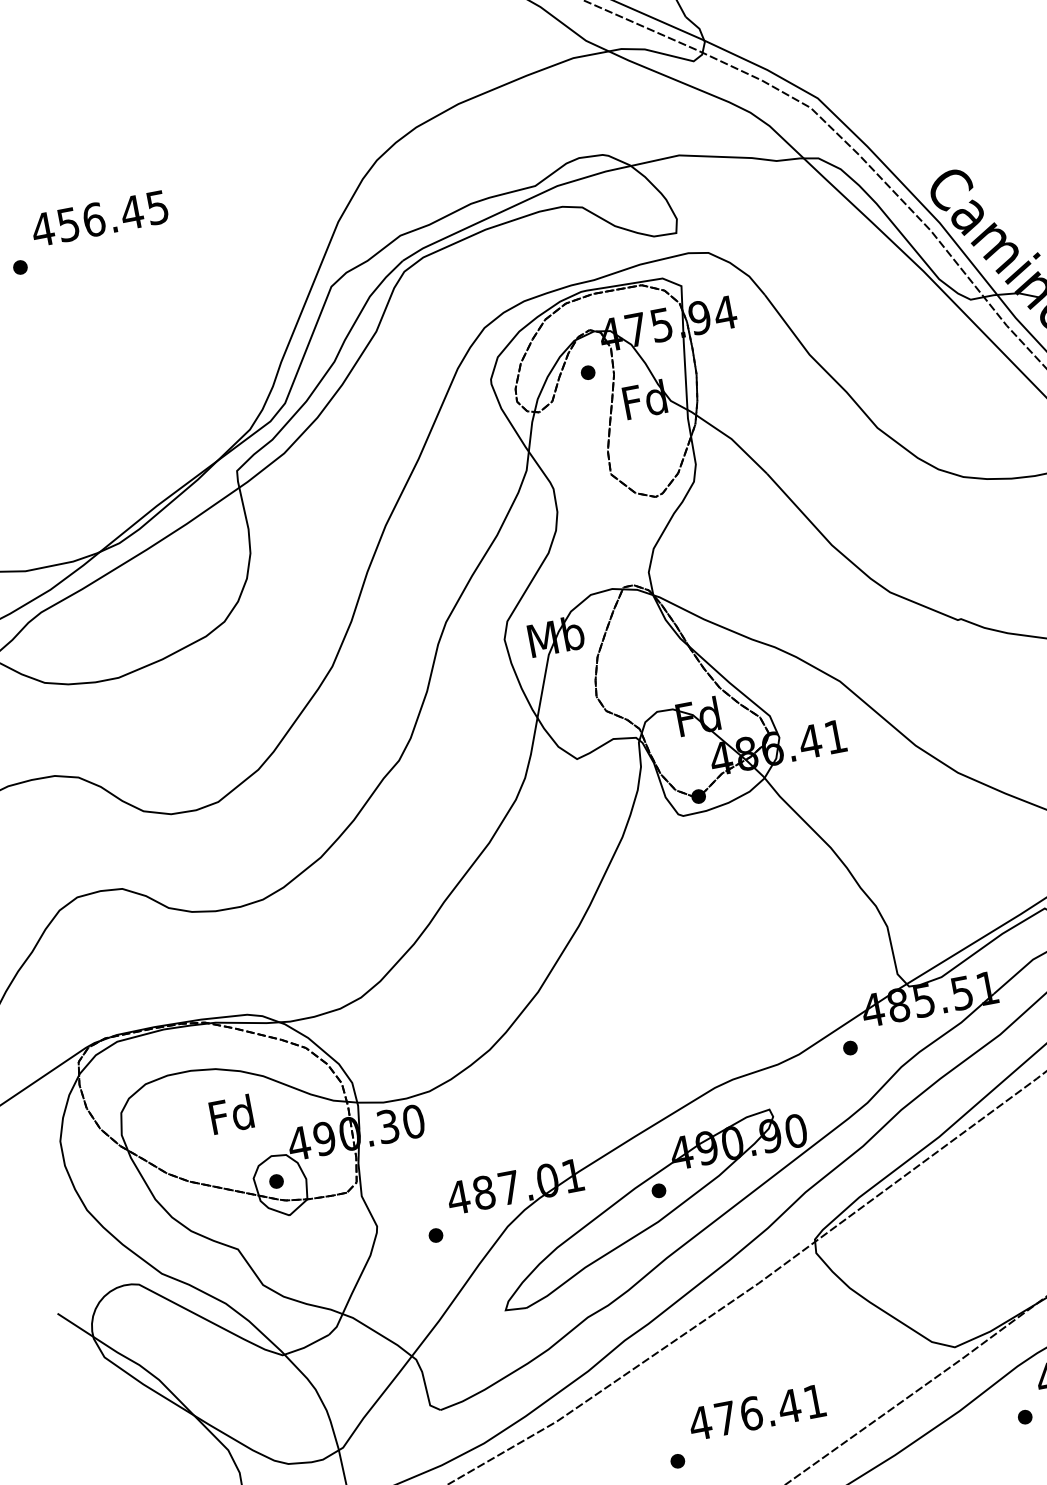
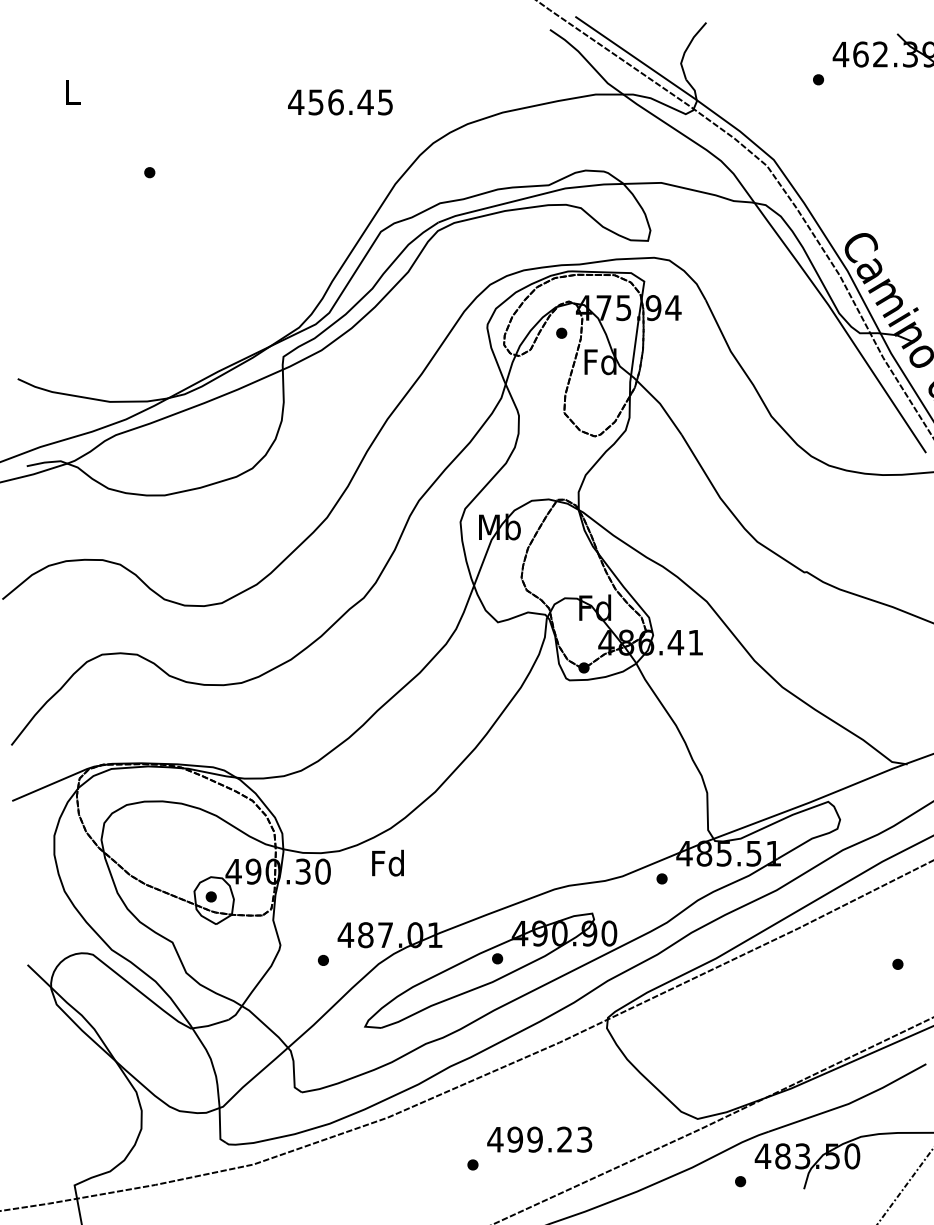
text: (99, 218) -> (340, 102), moved
text: (230, 1113) -> (387, 862), moved
text: (769, 1409) -> (549, 1139), 476.41 -> 499.23

